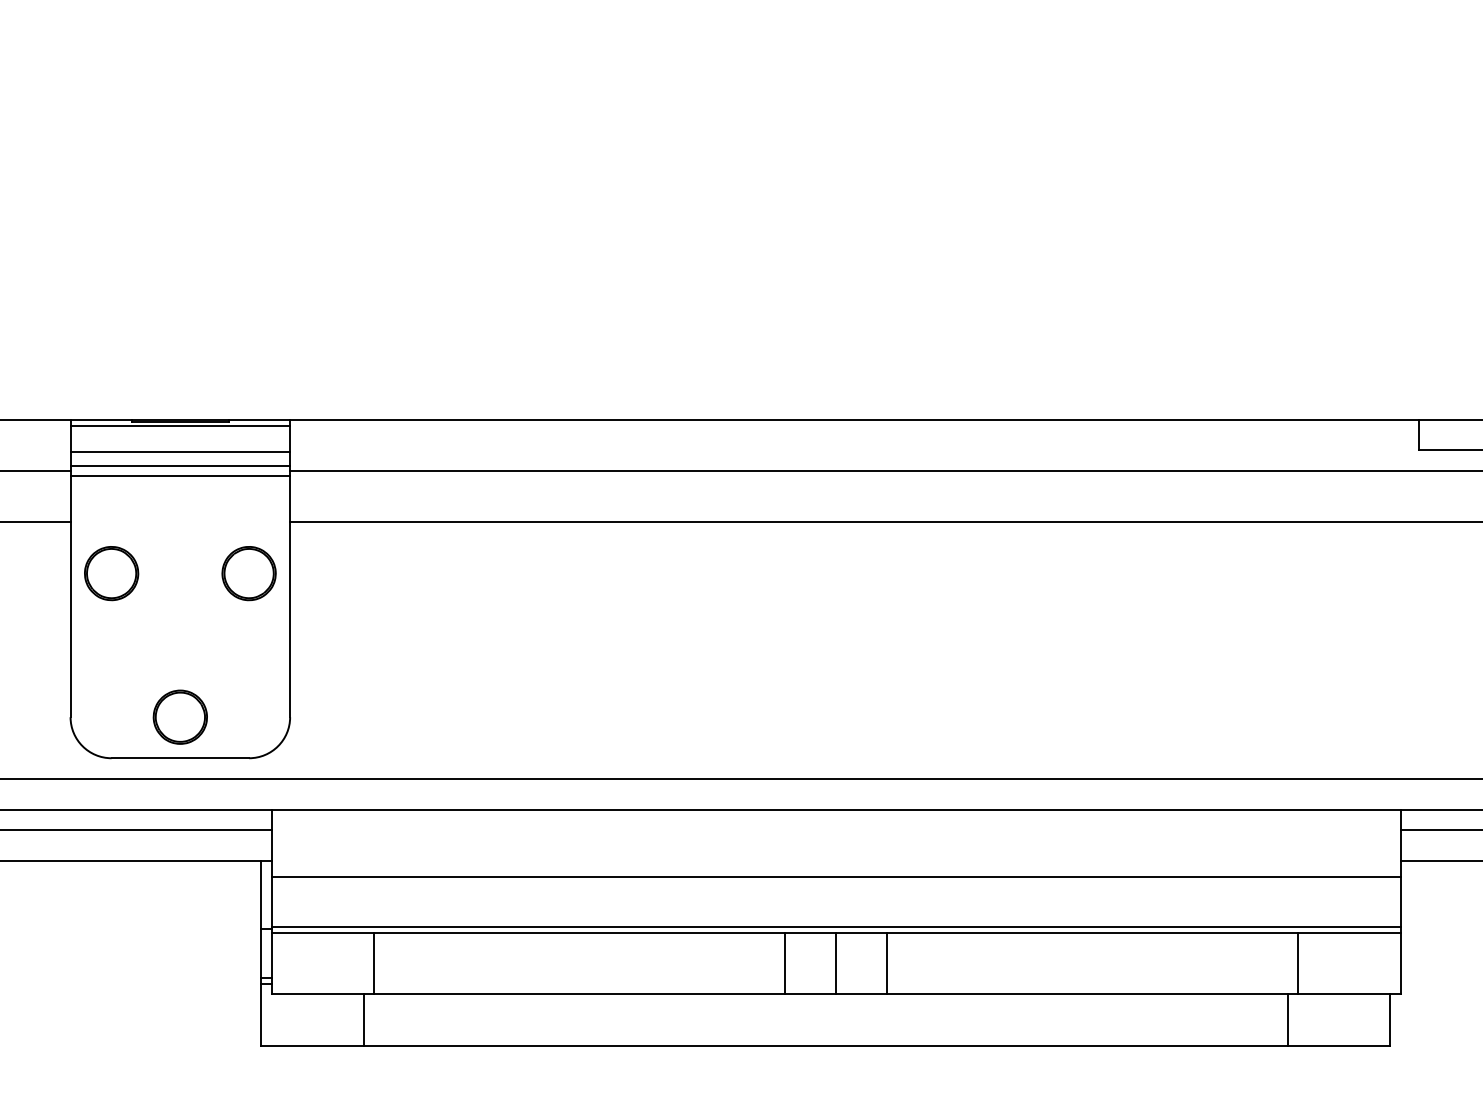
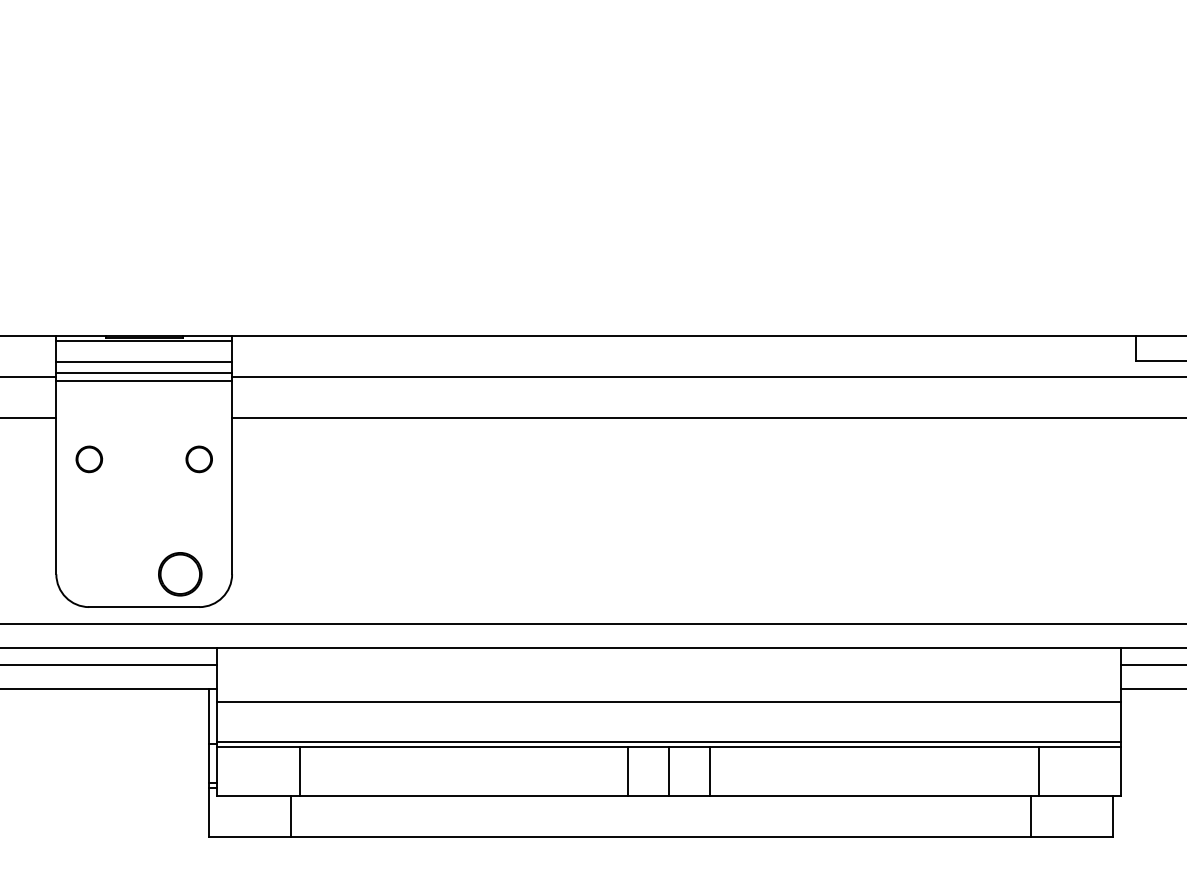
part: (111, 573) -> (89, 459), size x0.6
part: (248, 573) -> (198, 459), size x0.6
part: (179, 716) -> (179, 573), moved

